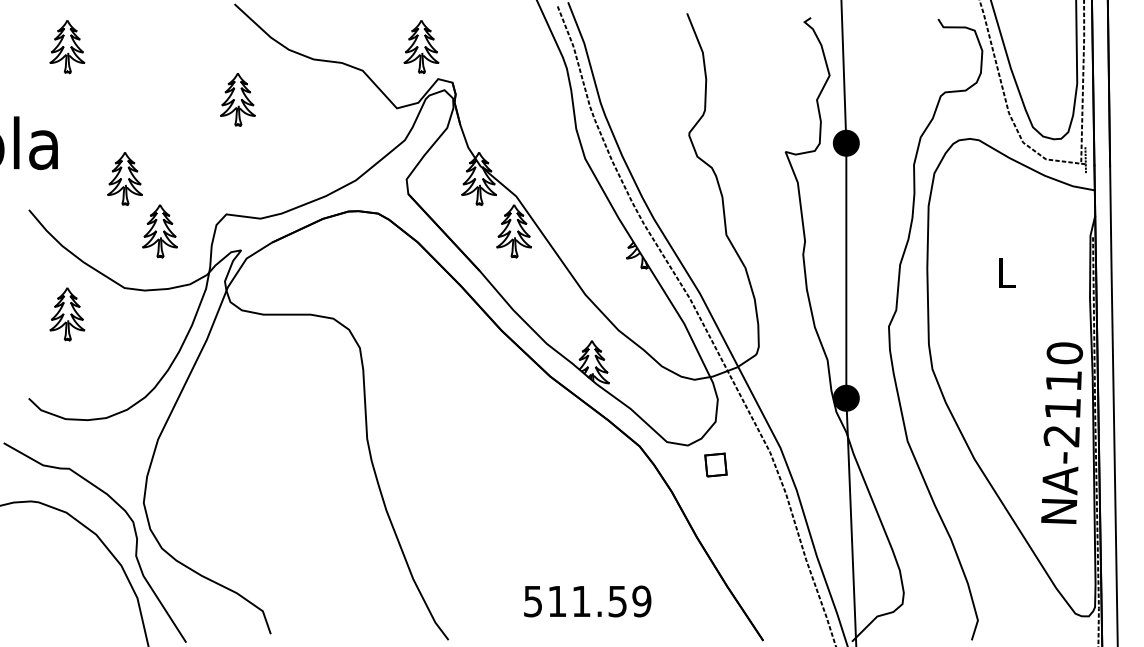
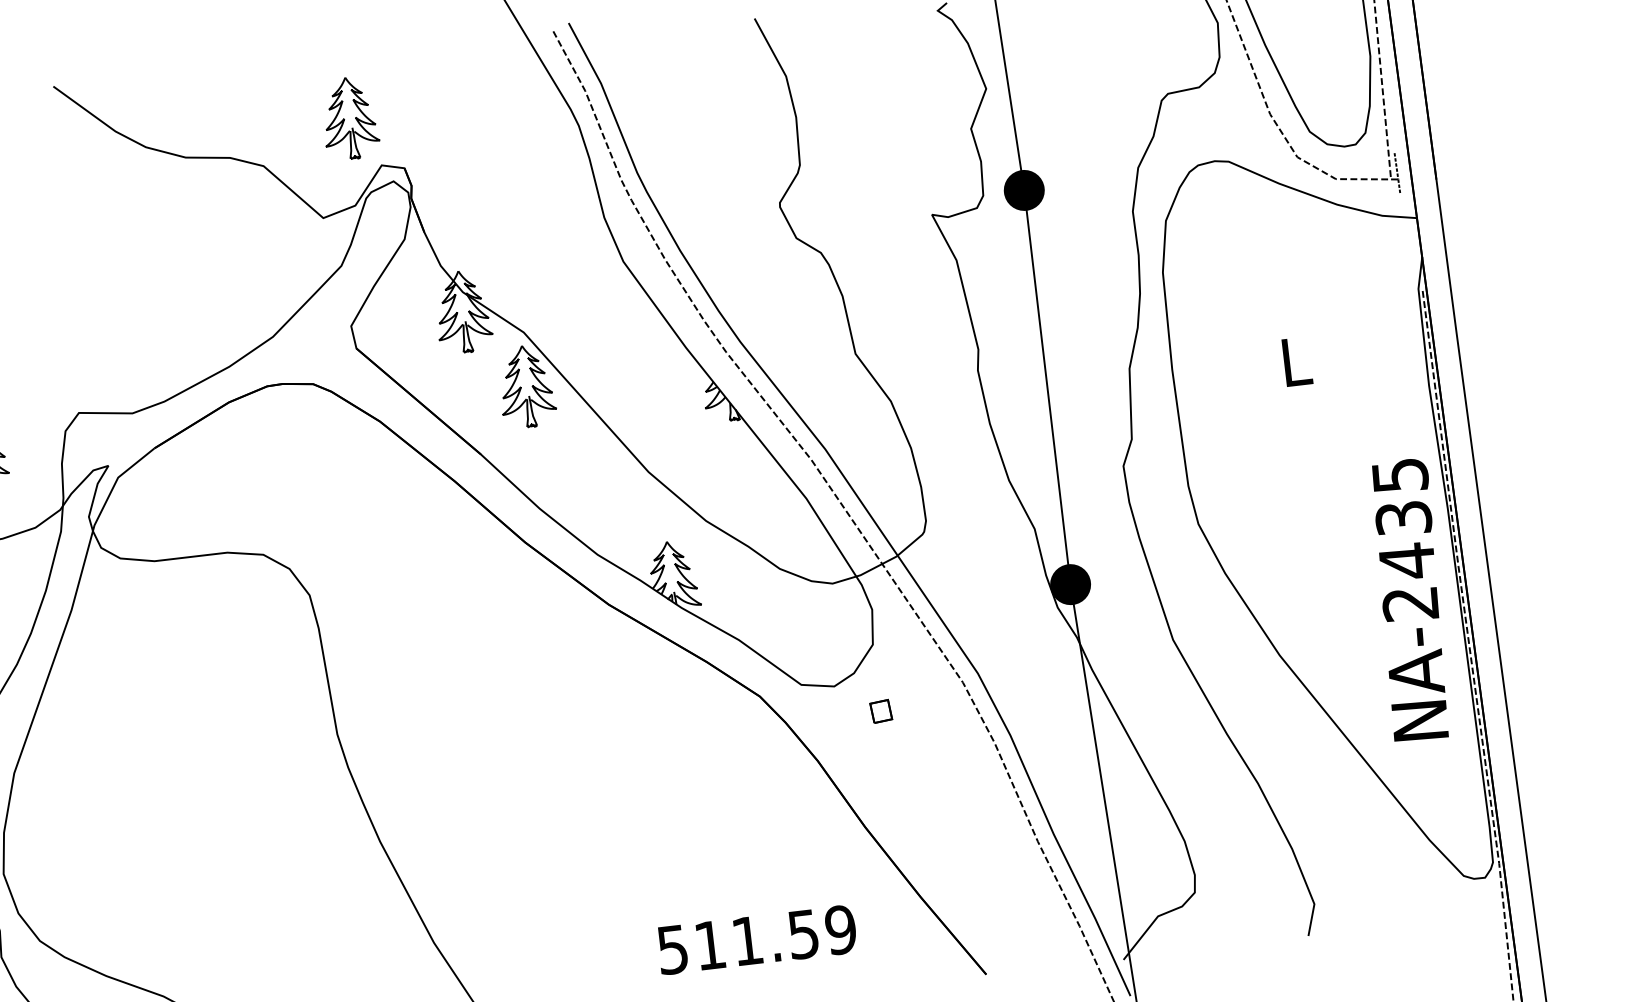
part: (237, 99) -> (75, 233), removed
text: (1064, 381) -> (1404, 519), NA-2110 -> NA-2435
part: (715, 464) -> (880, 710), size x0.6
text: (587, 601) -> (756, 939), moved

